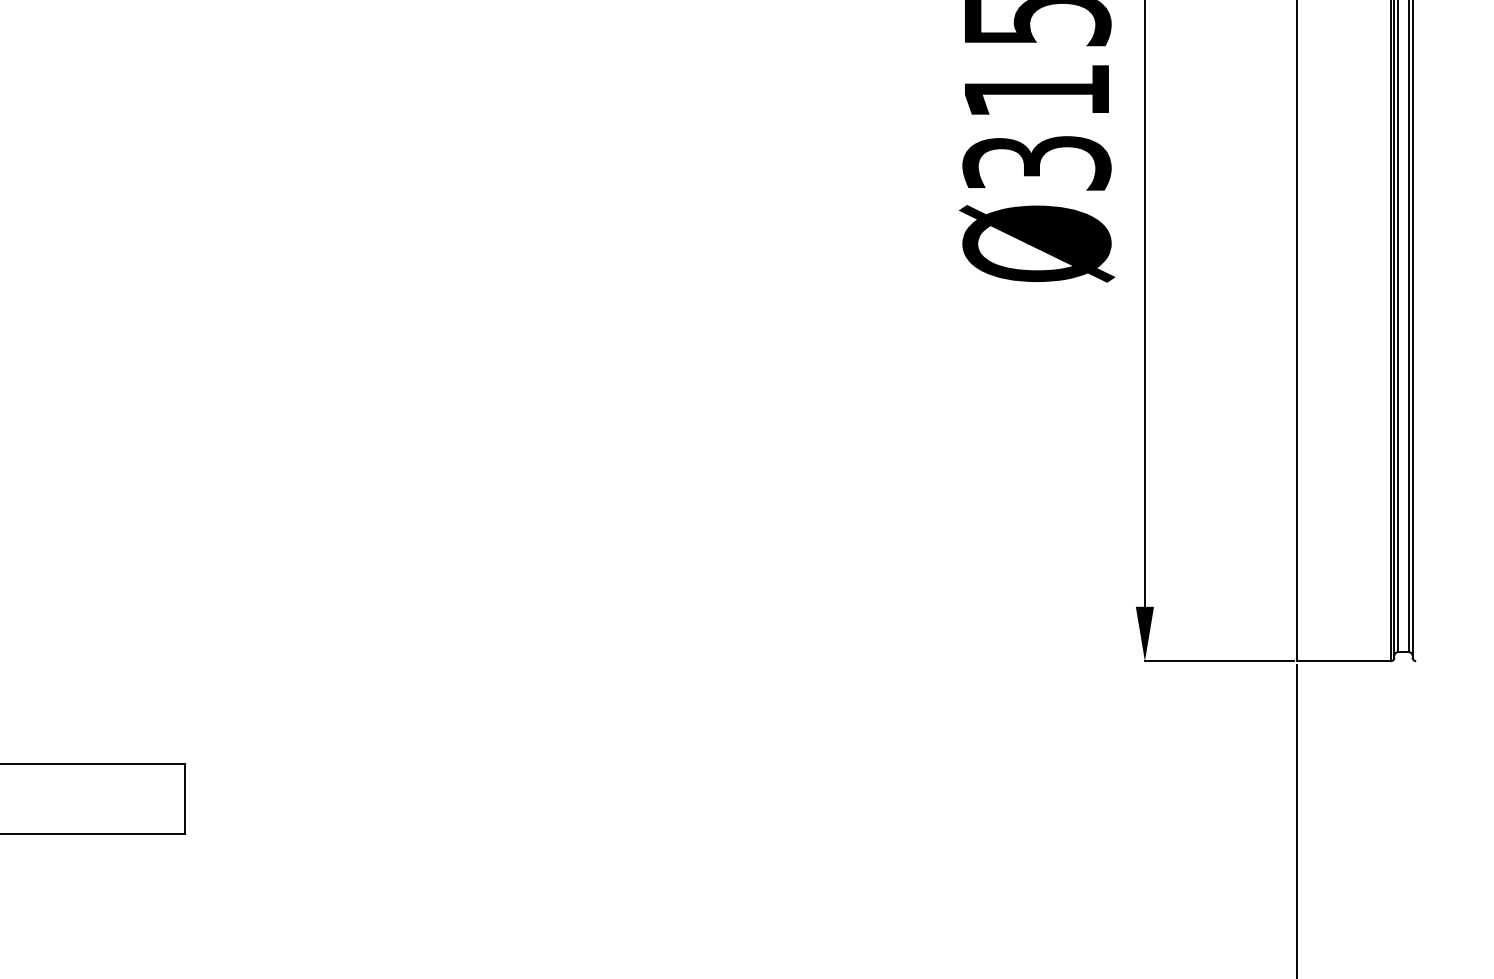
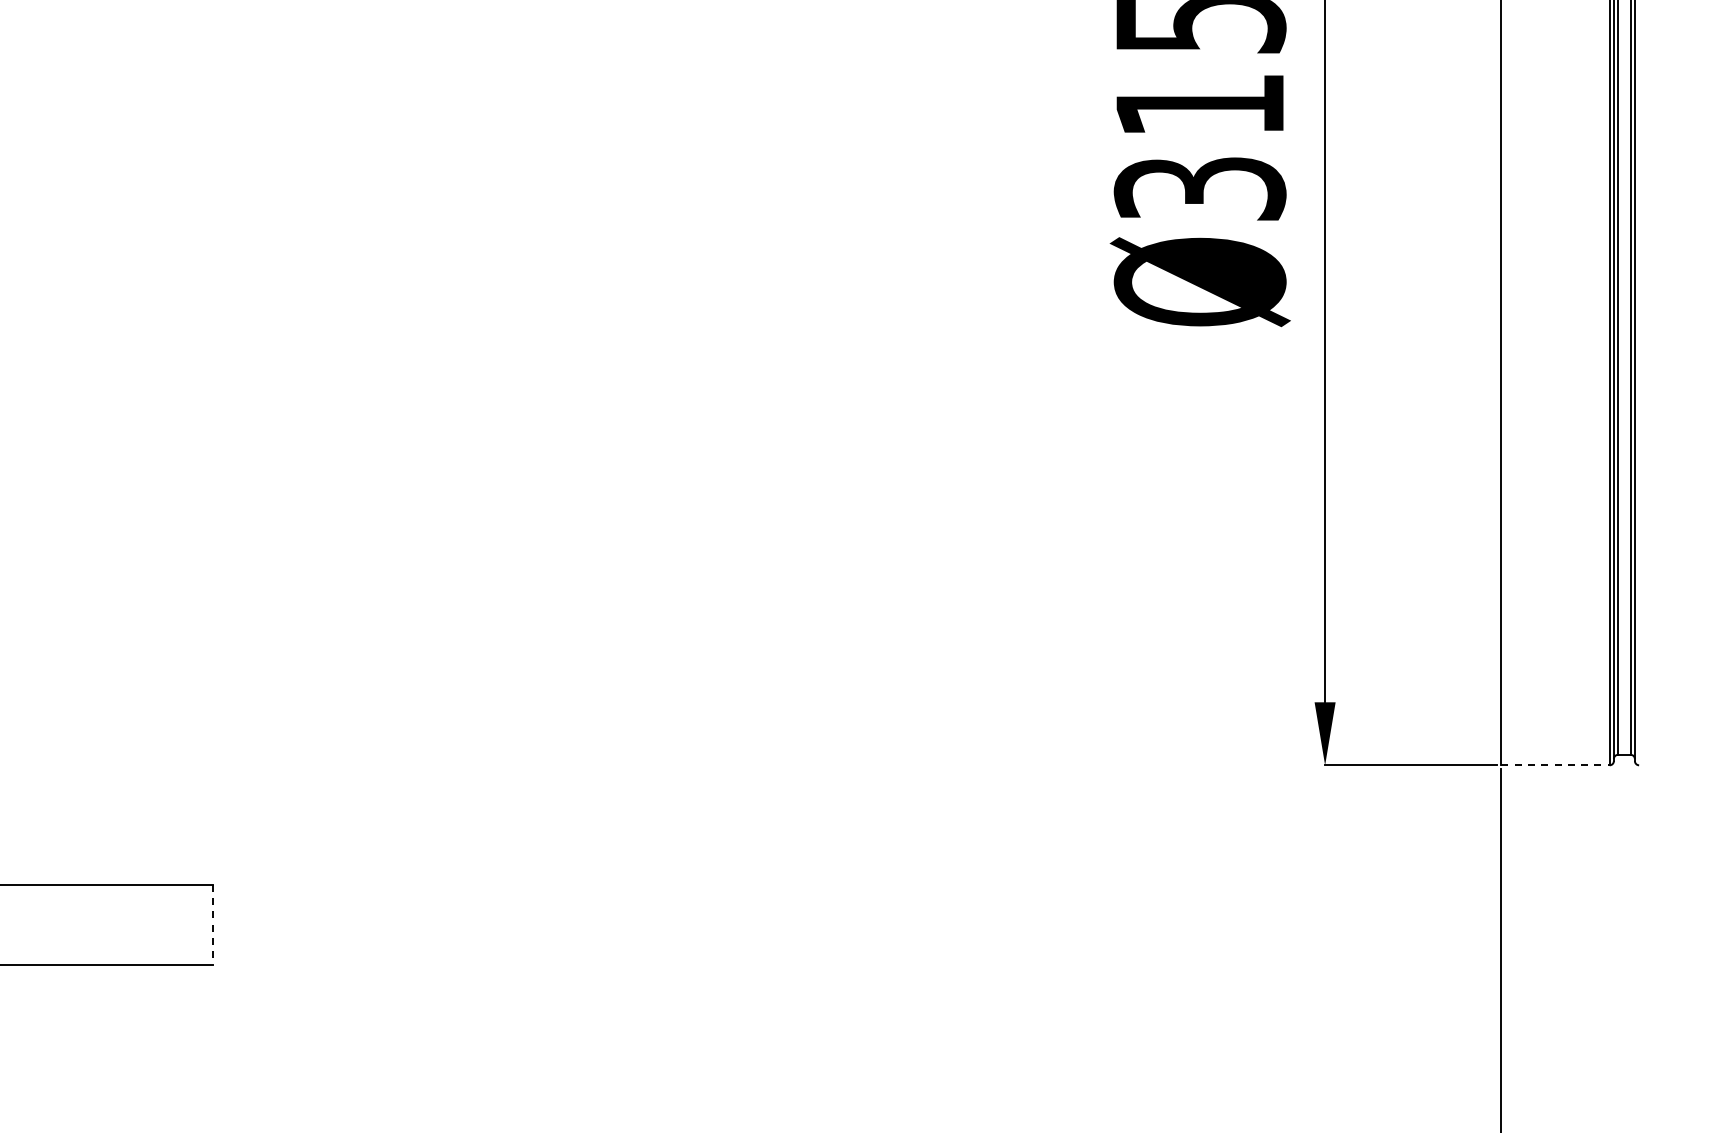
line: (1344, 661) -> (1556, 765), solid -> dashed
line: (184, 799) -> (213, 925), solid -> dashed

